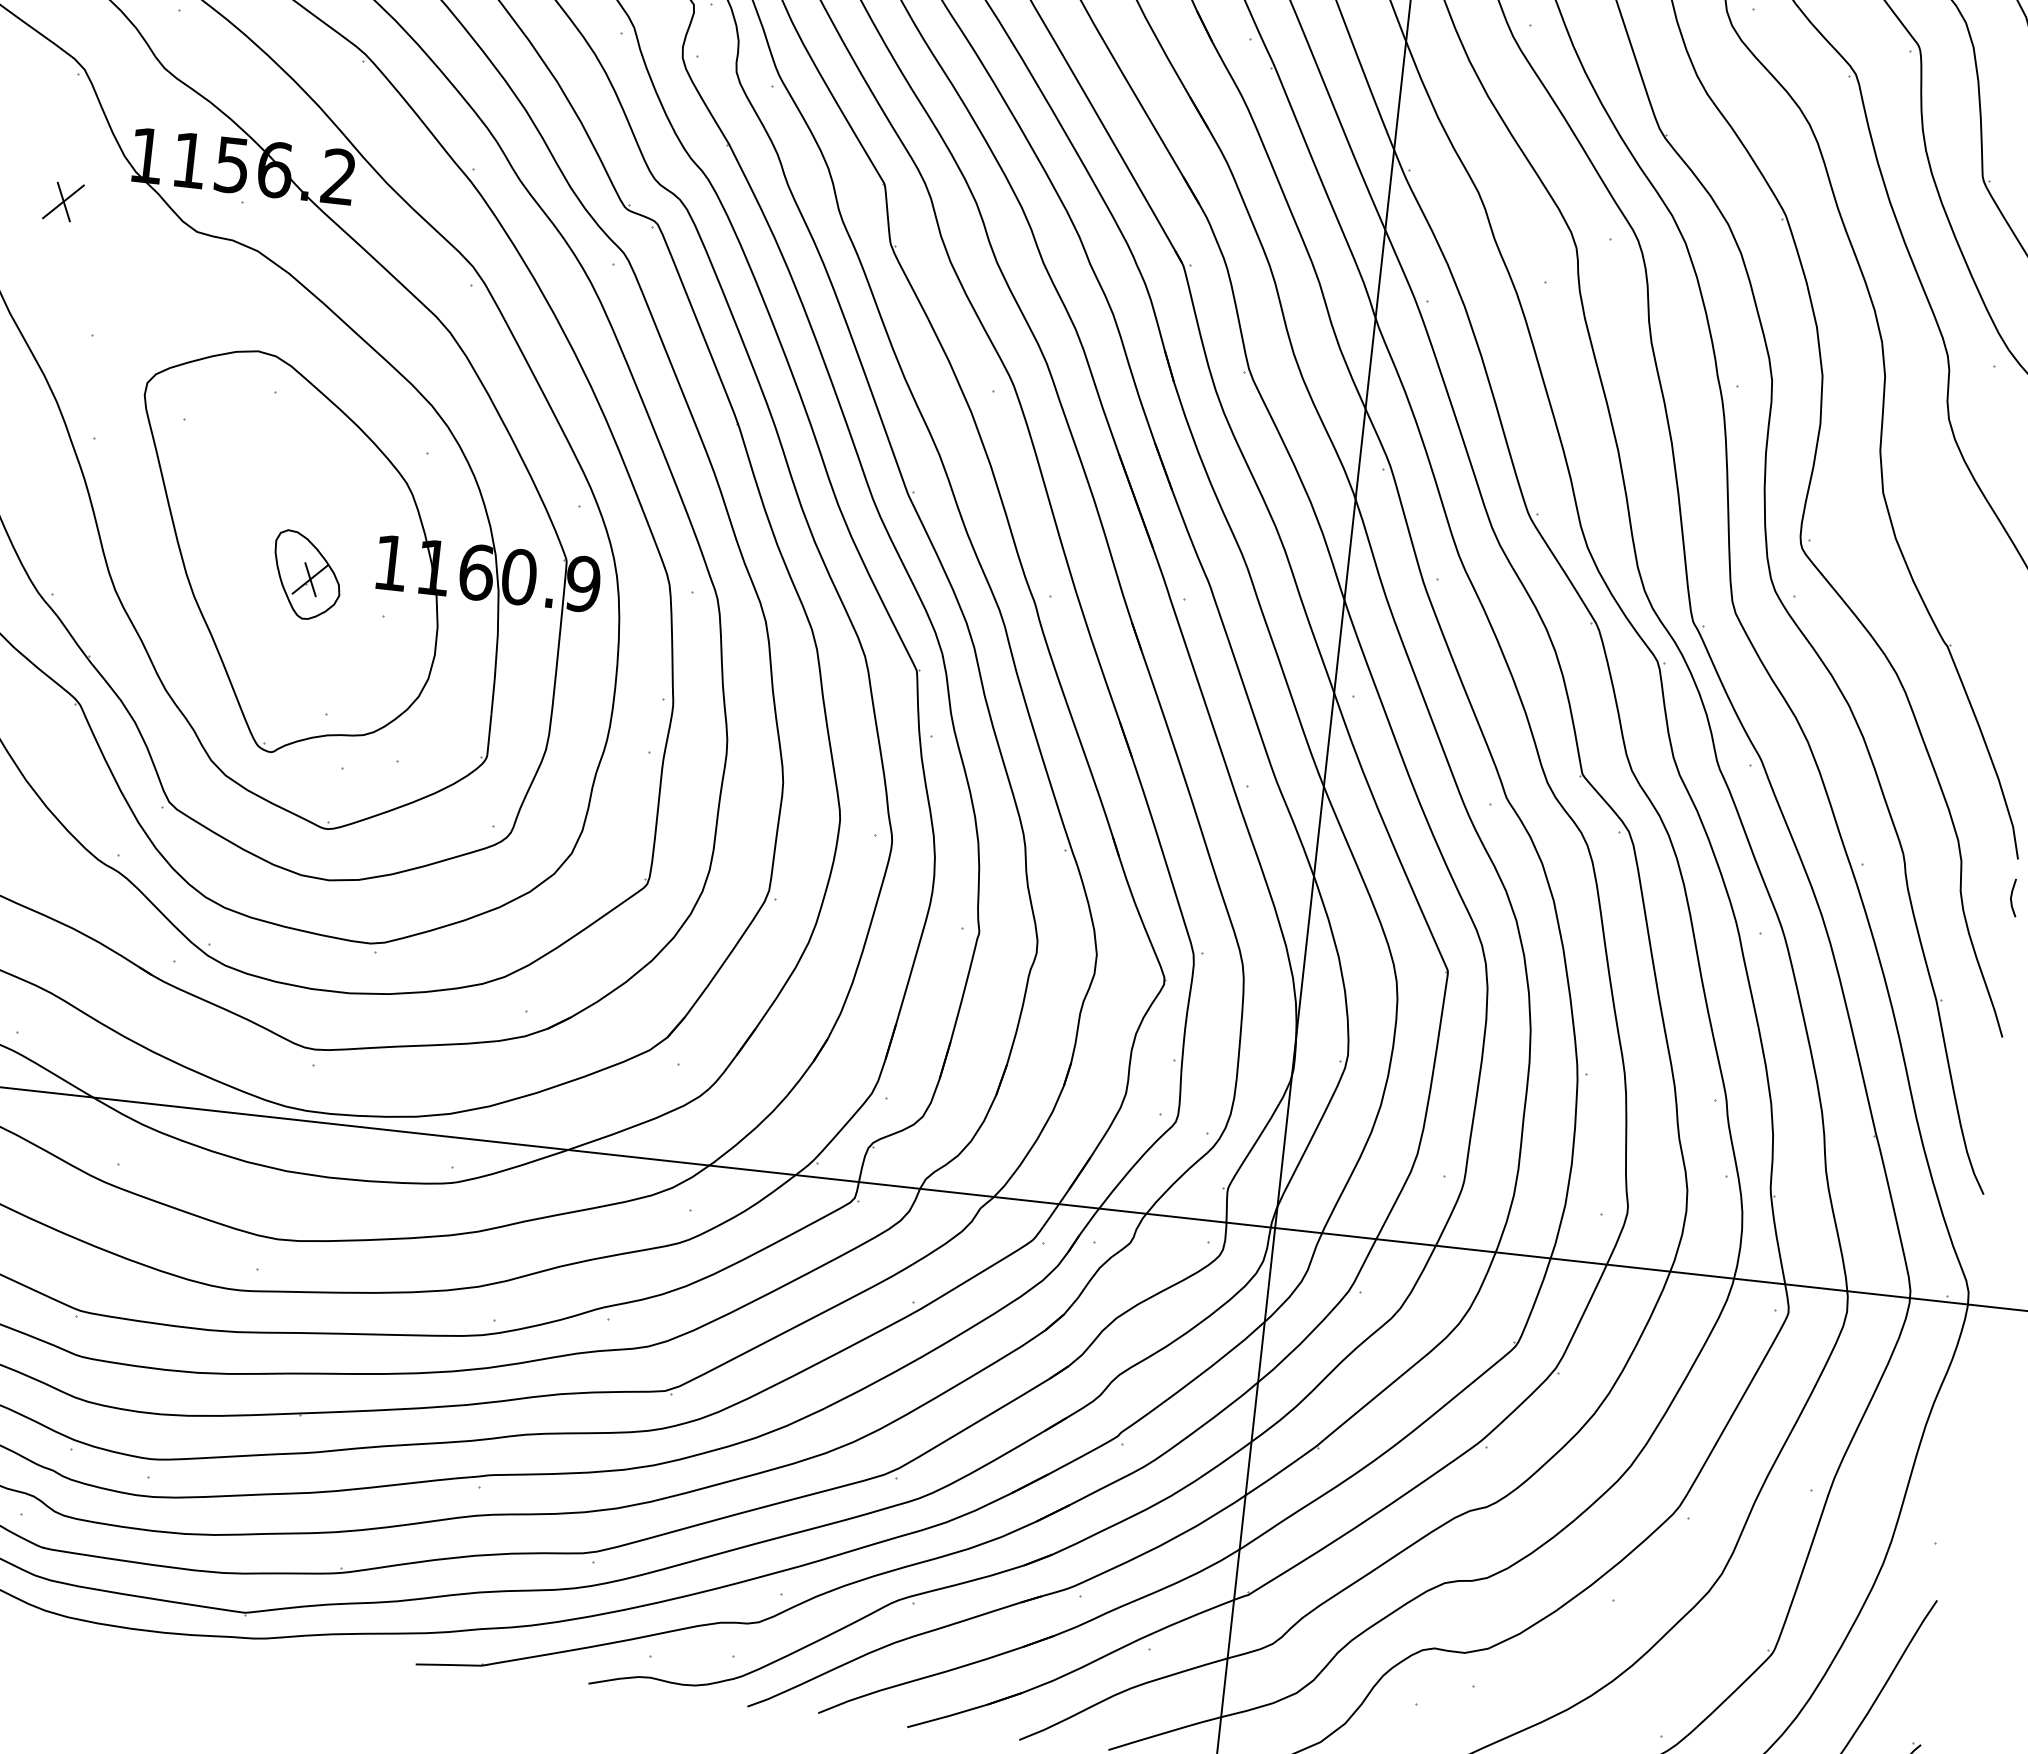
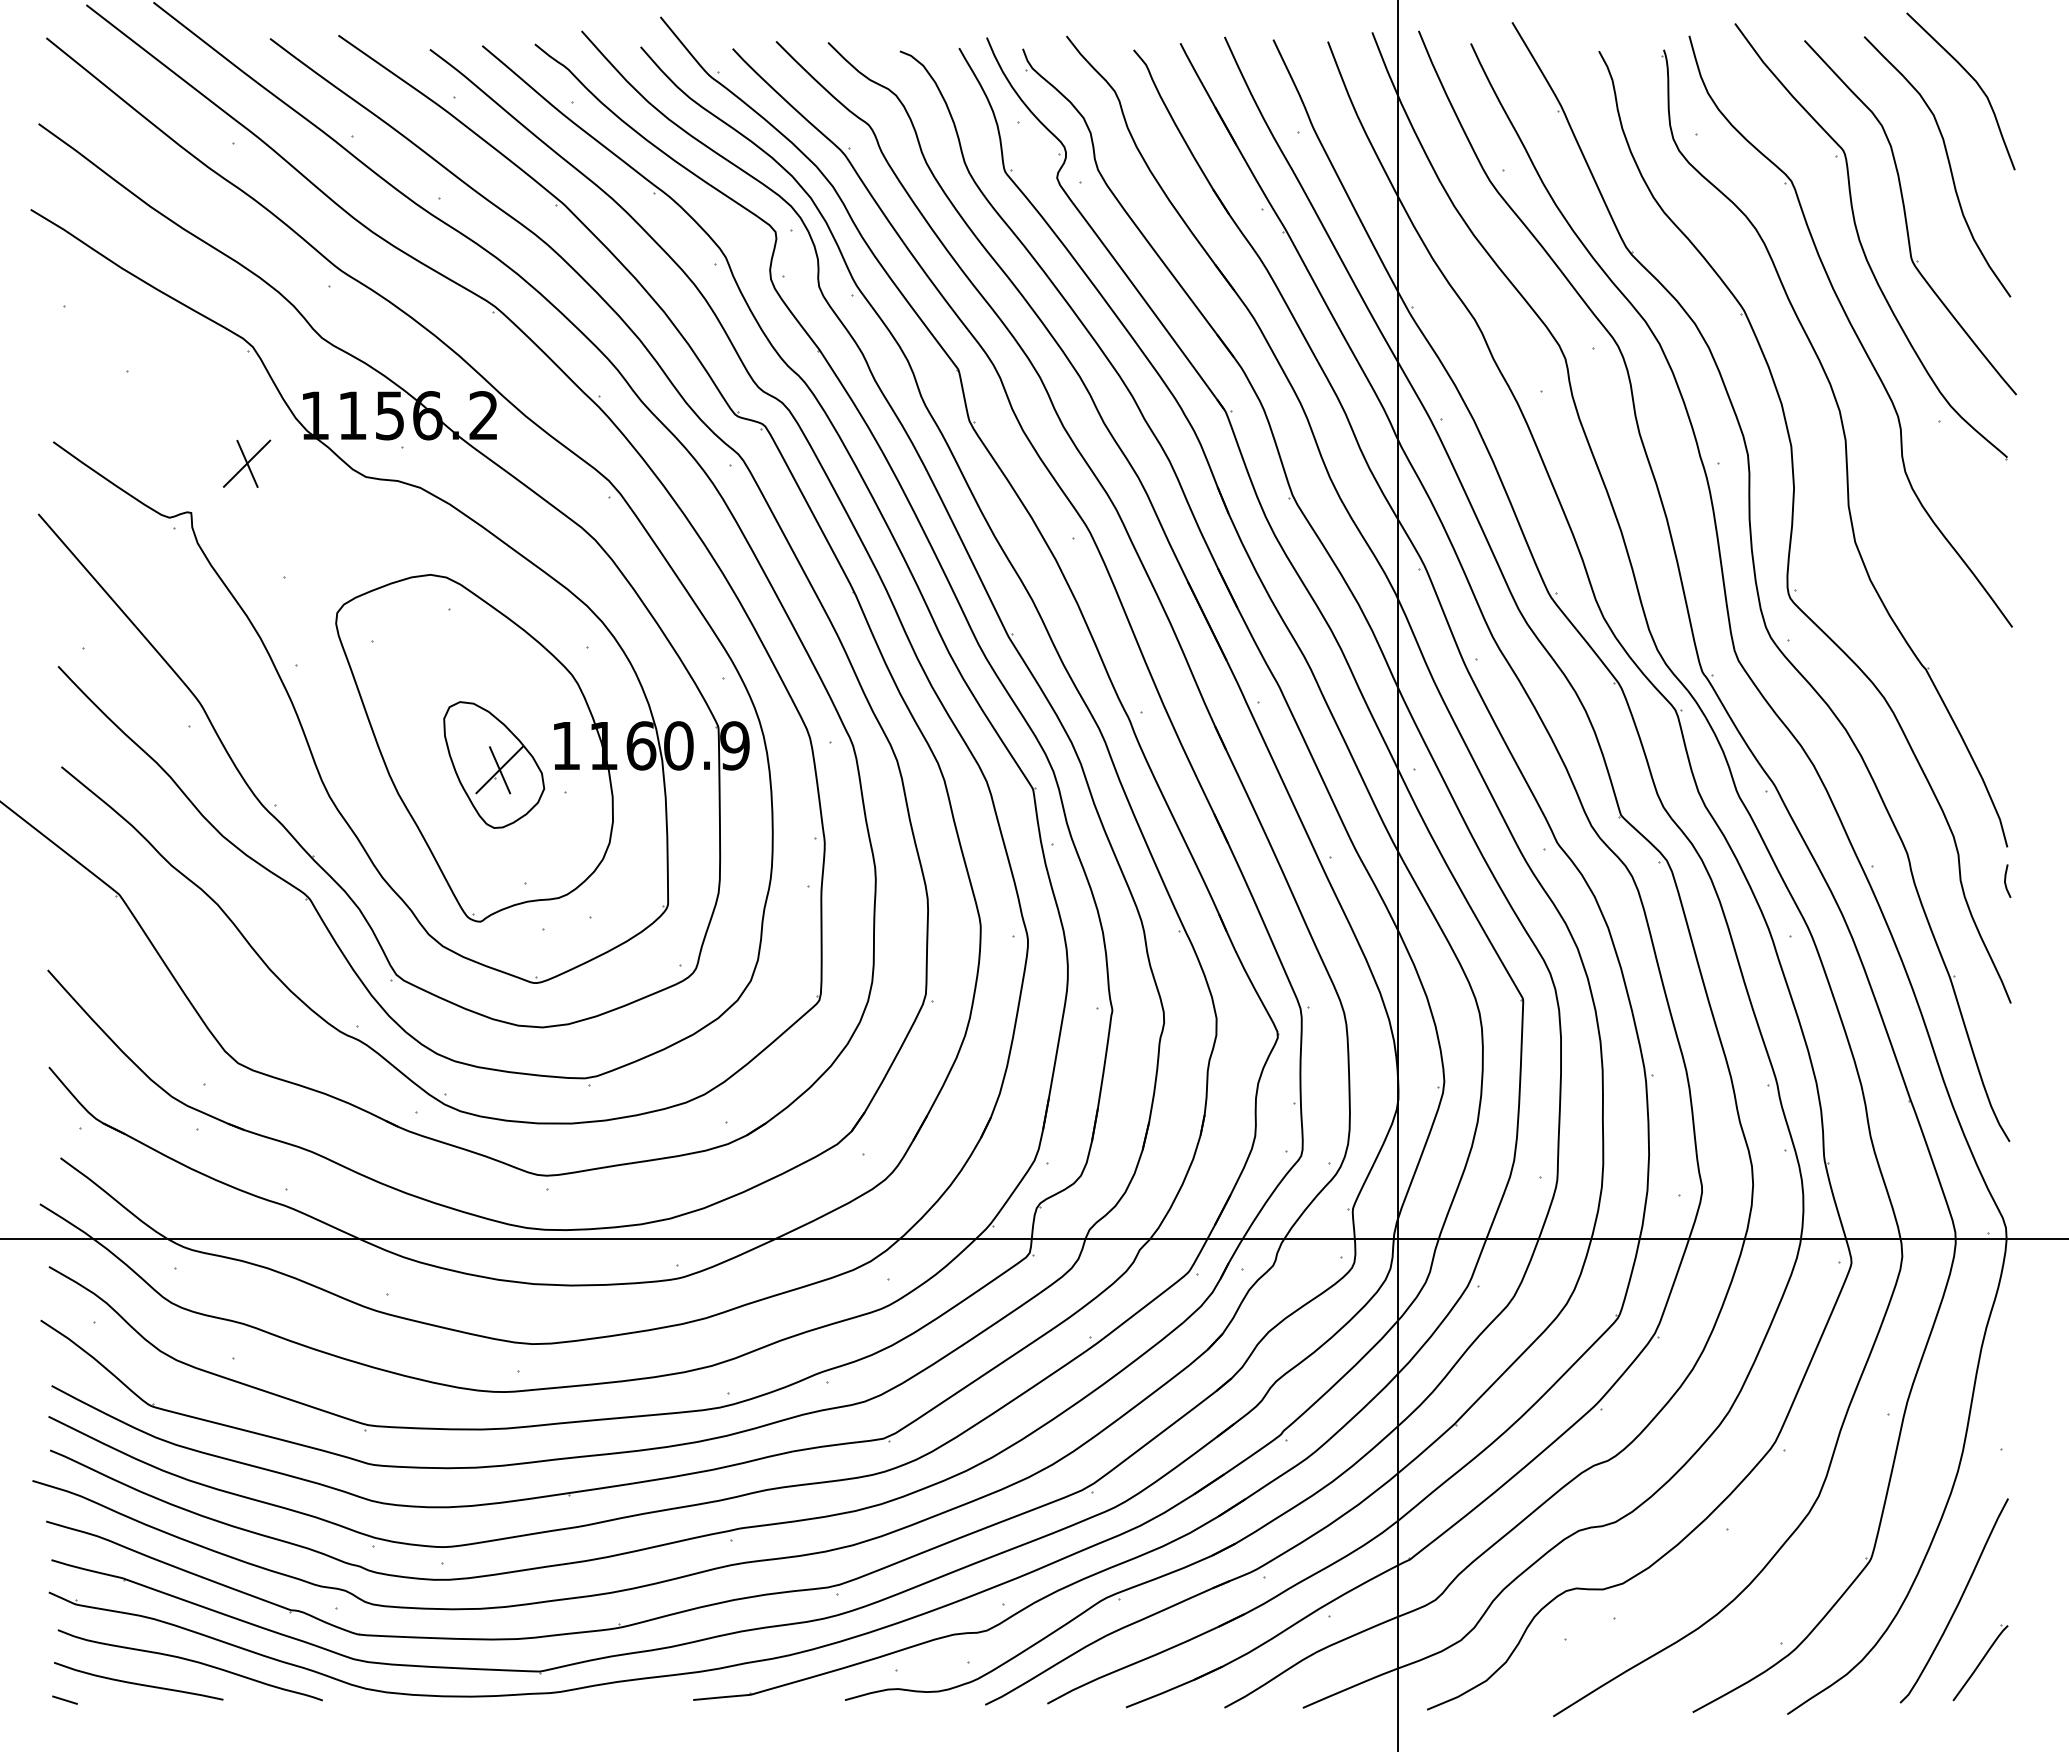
part: (62, 201) -> (246, 463), size x1.43
part: (307, 575) -> (494, 764), size x1.67

